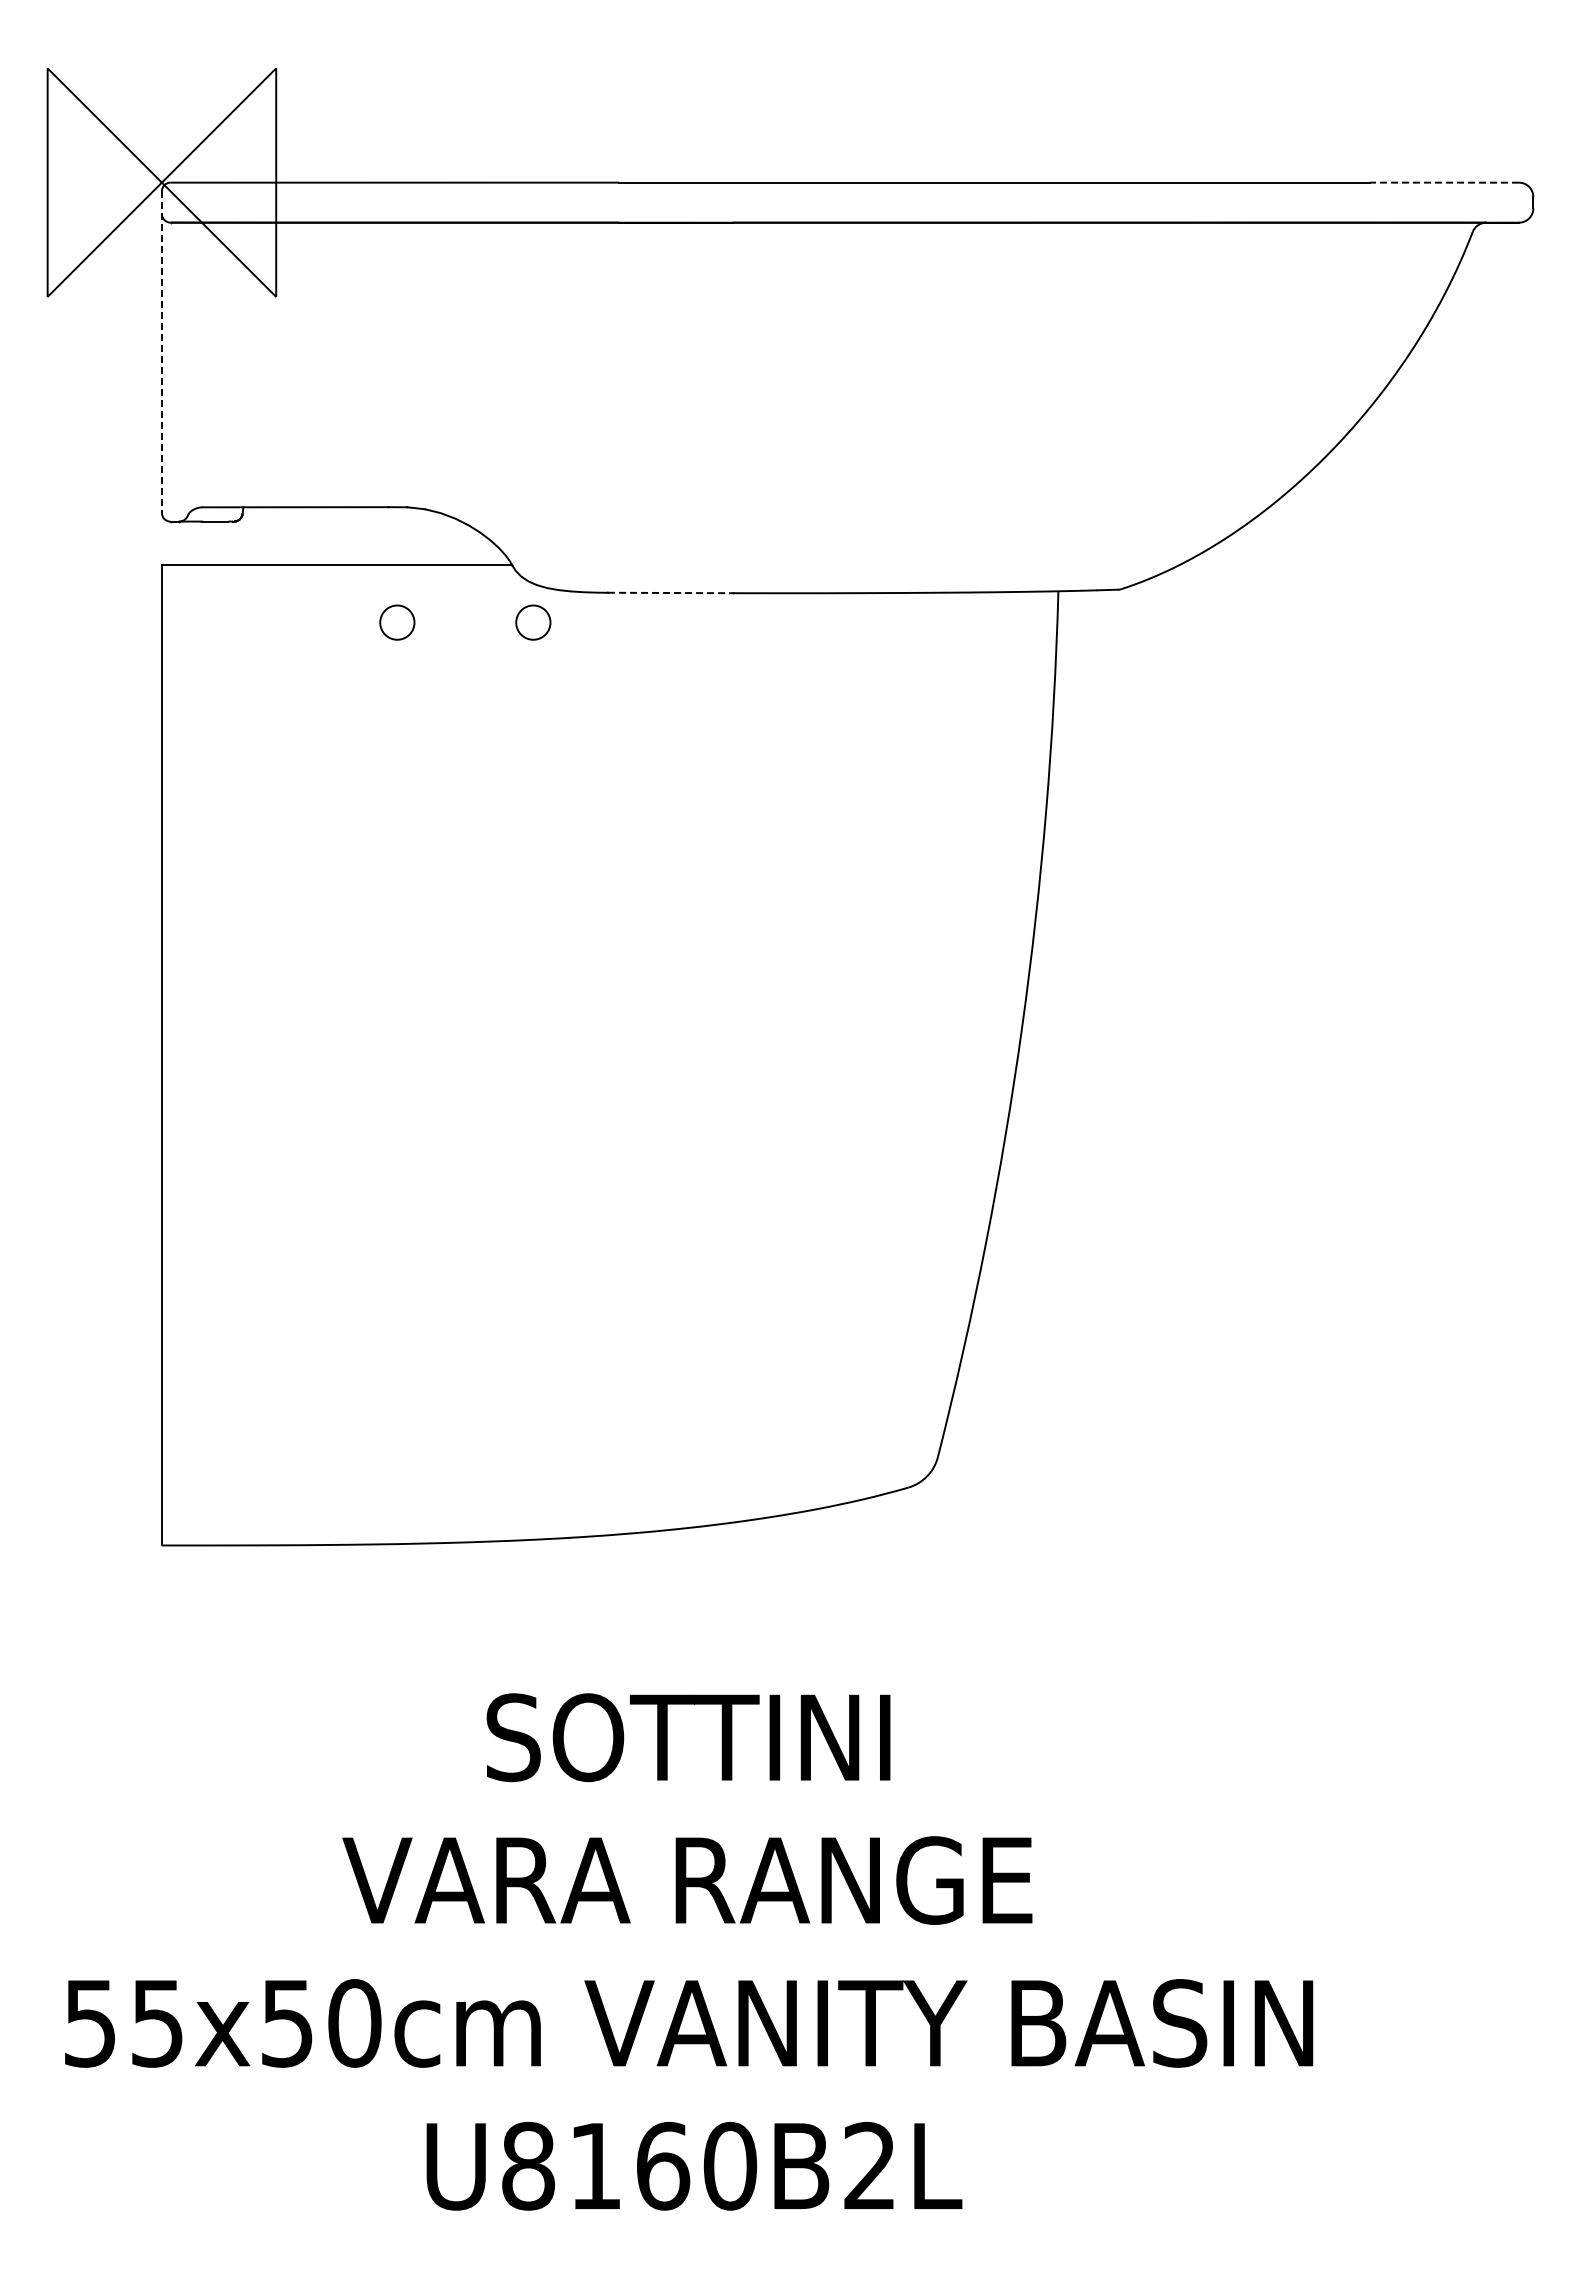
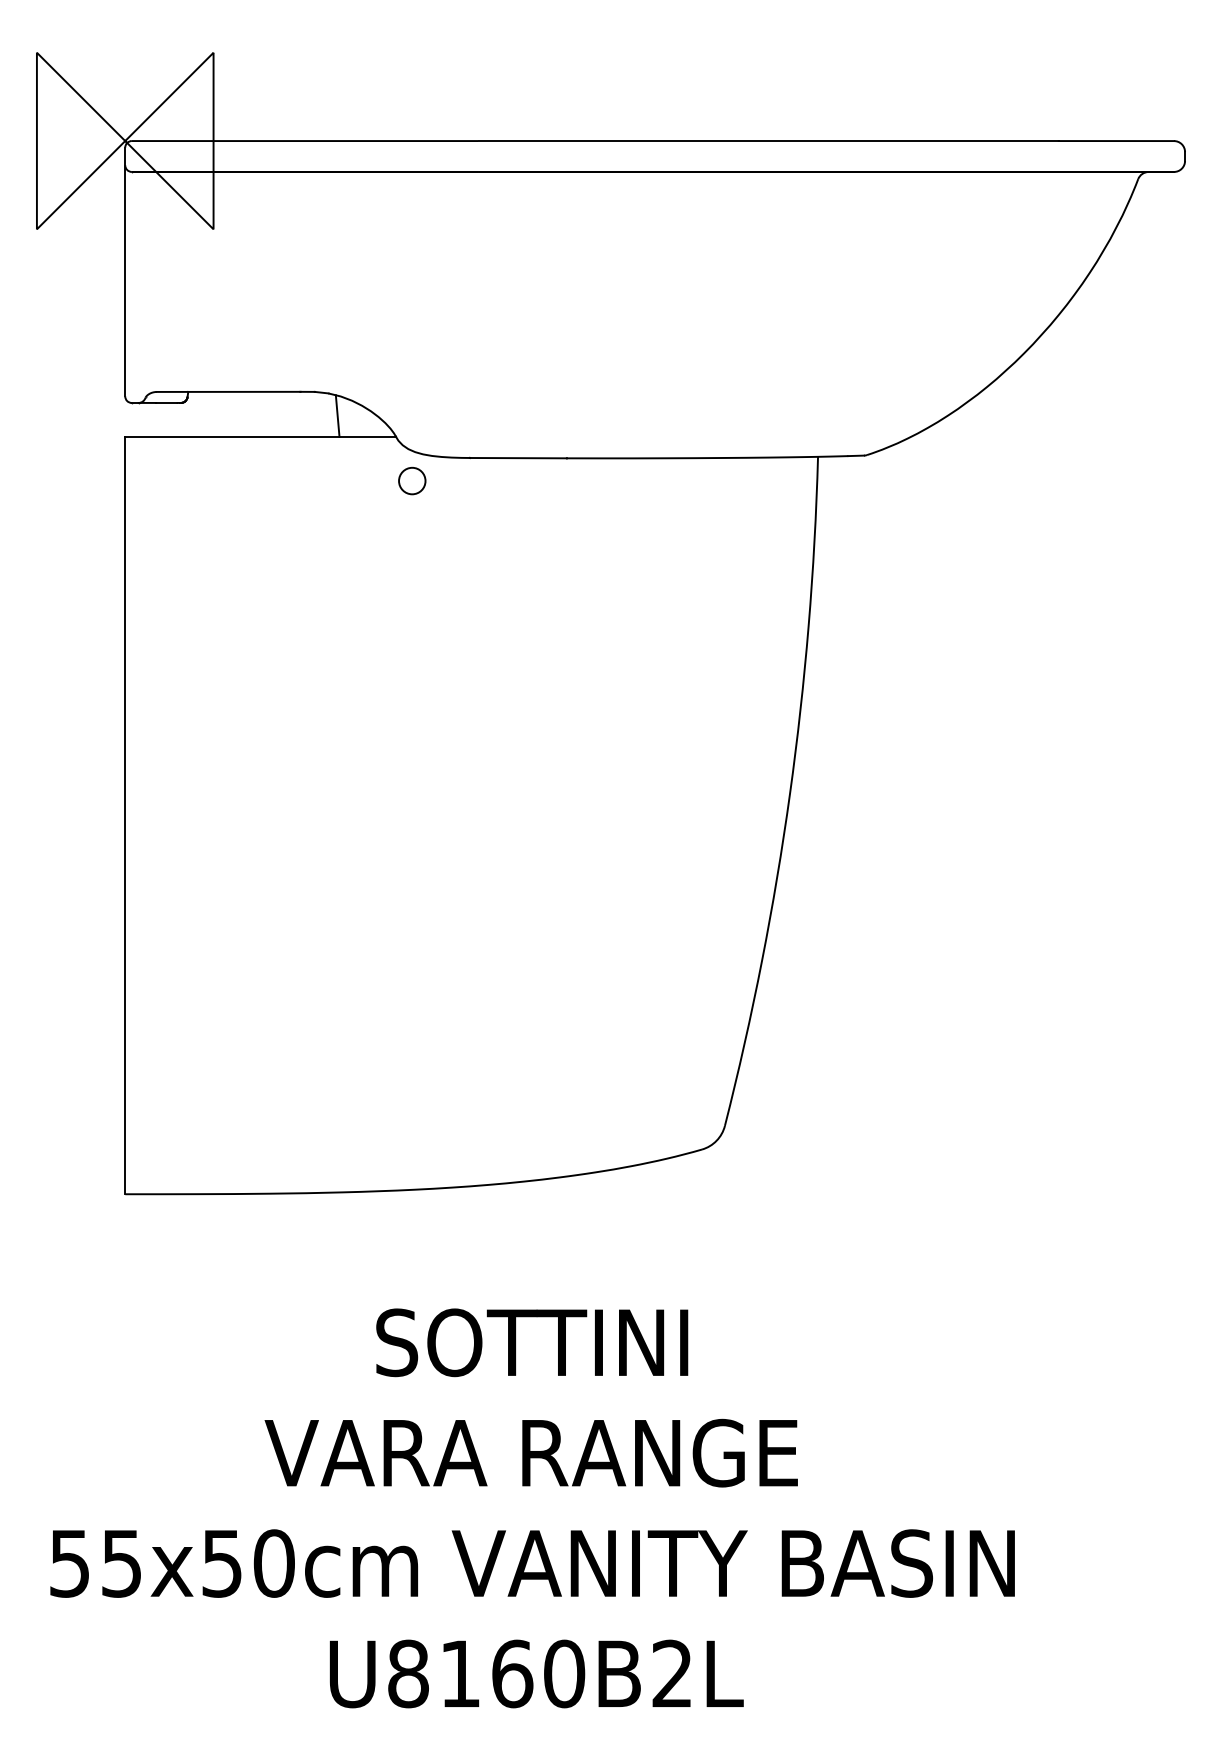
line: (1444, 182) -> (1116, 140), dashed -> solid
line: (161, 352) -> (124, 272), dashed -> solid
line: (436, 538) -> (337, 416), added
line: (670, 593) -> (518, 458), dashed -> solid
circle: (397, 622) -> (307, 480), removed

